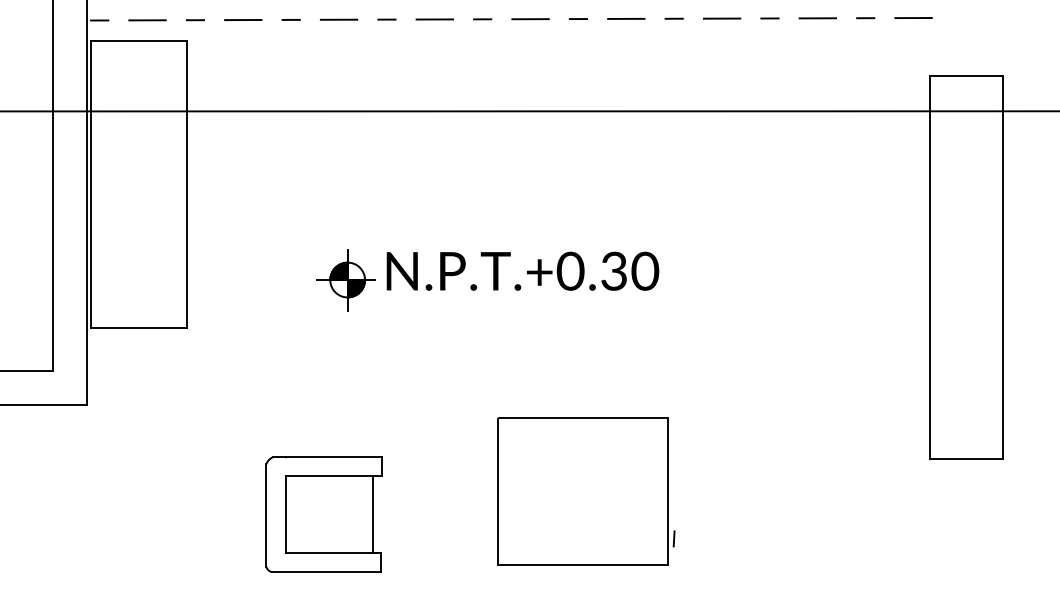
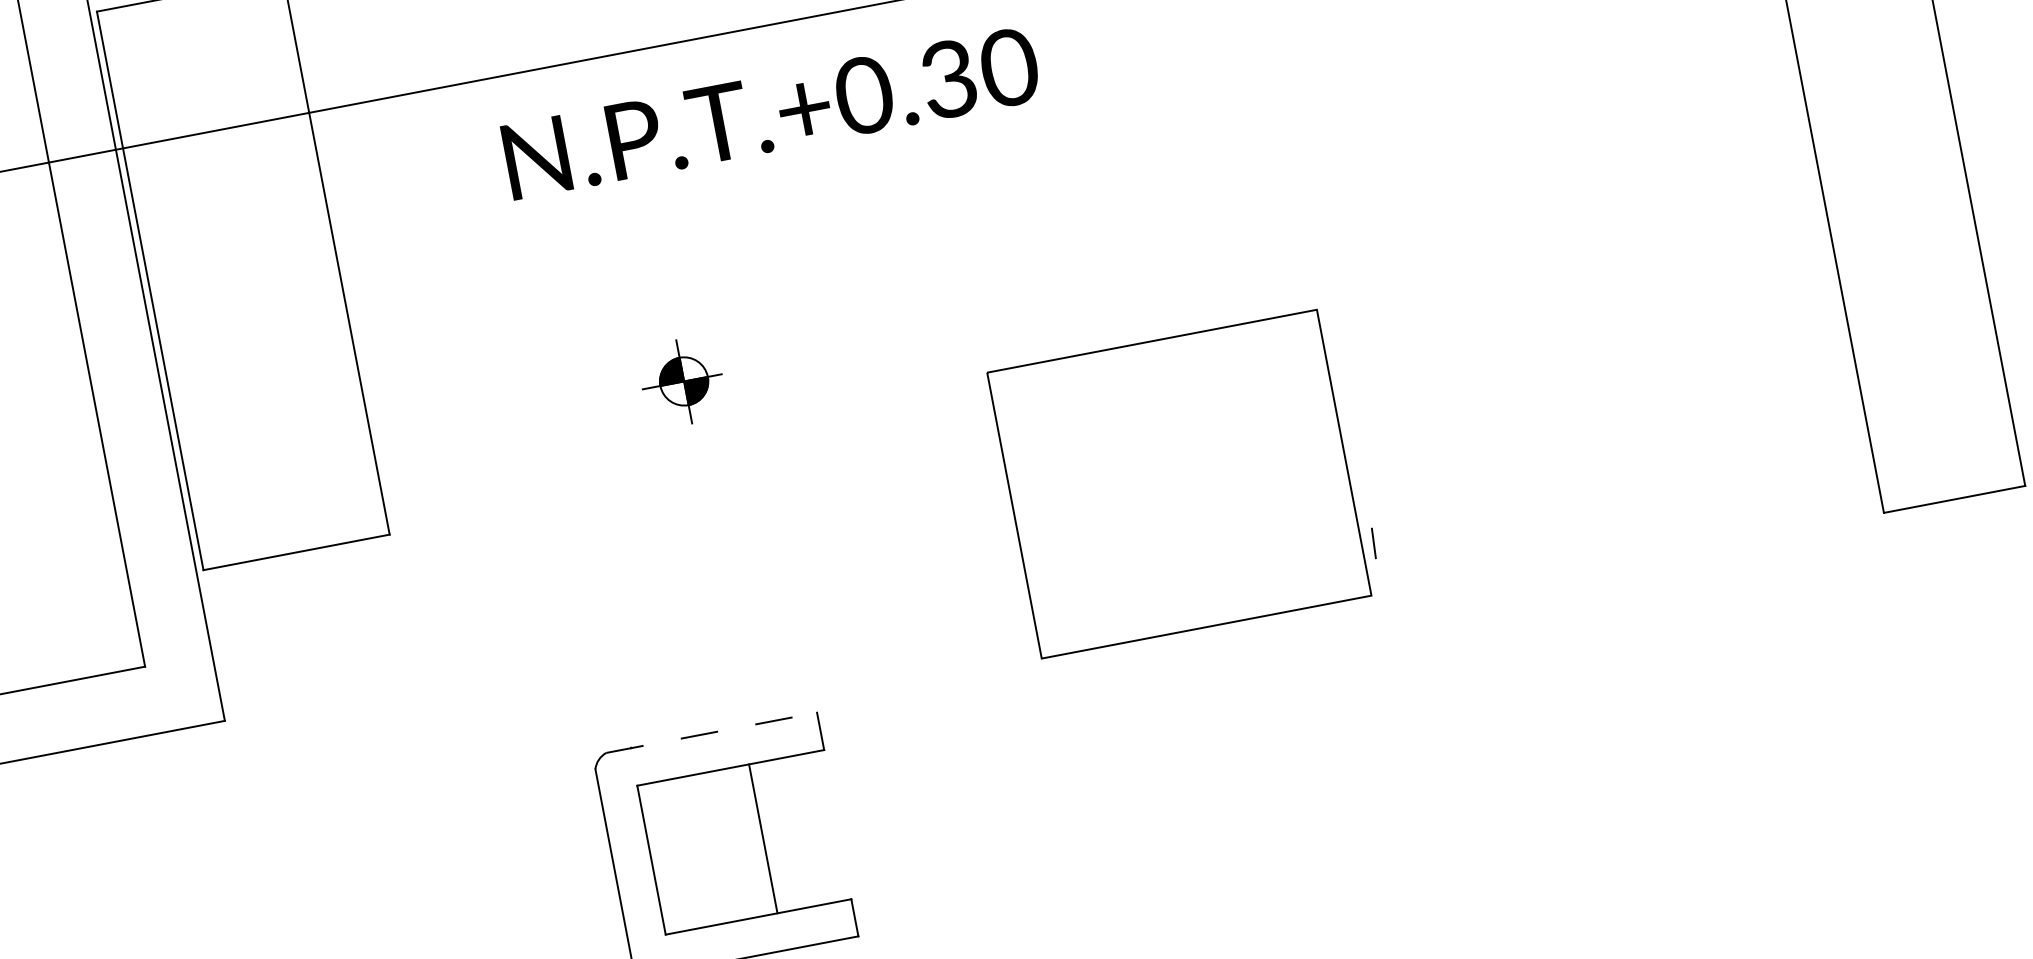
text: (522, 270) -> (770, 111), moved
part: (345, 280) -> (681, 382), size x0.7
line: (328, 457) -> (713, 733), solid -> dashed
part: (586, 491) -> (1185, 483), moved
line: (373, 514) -> (763, 838), moved

